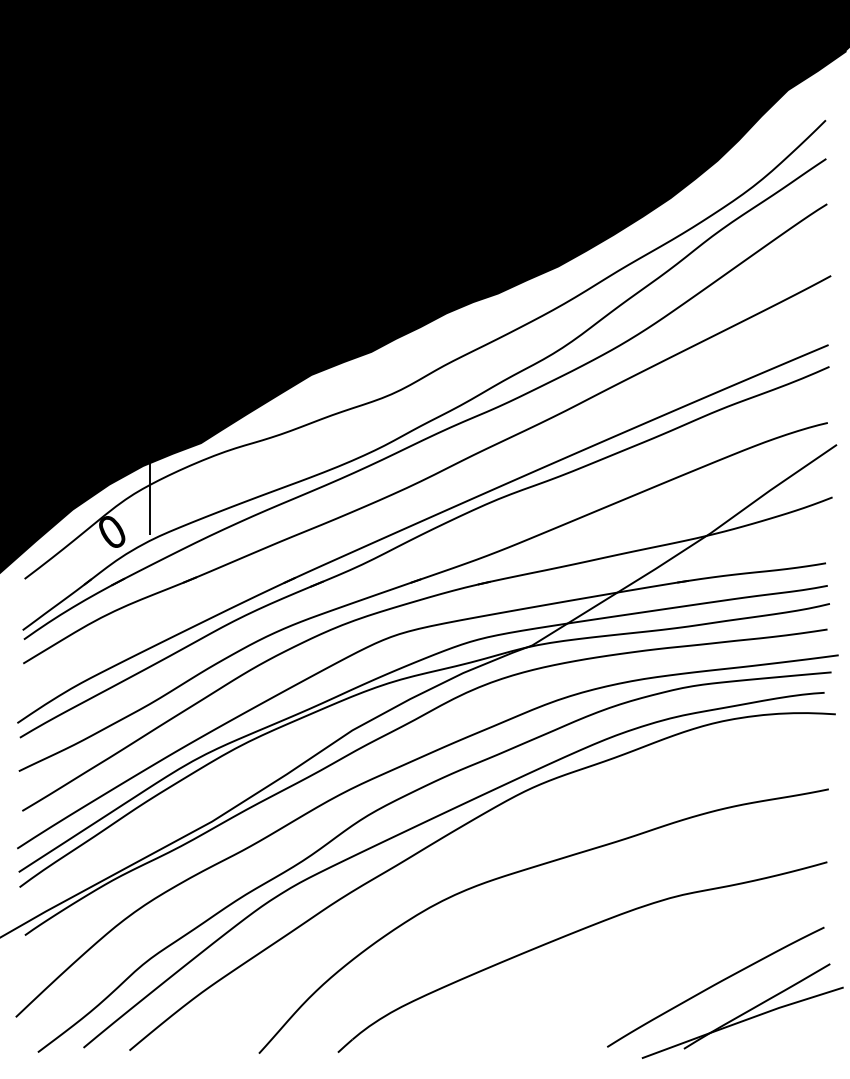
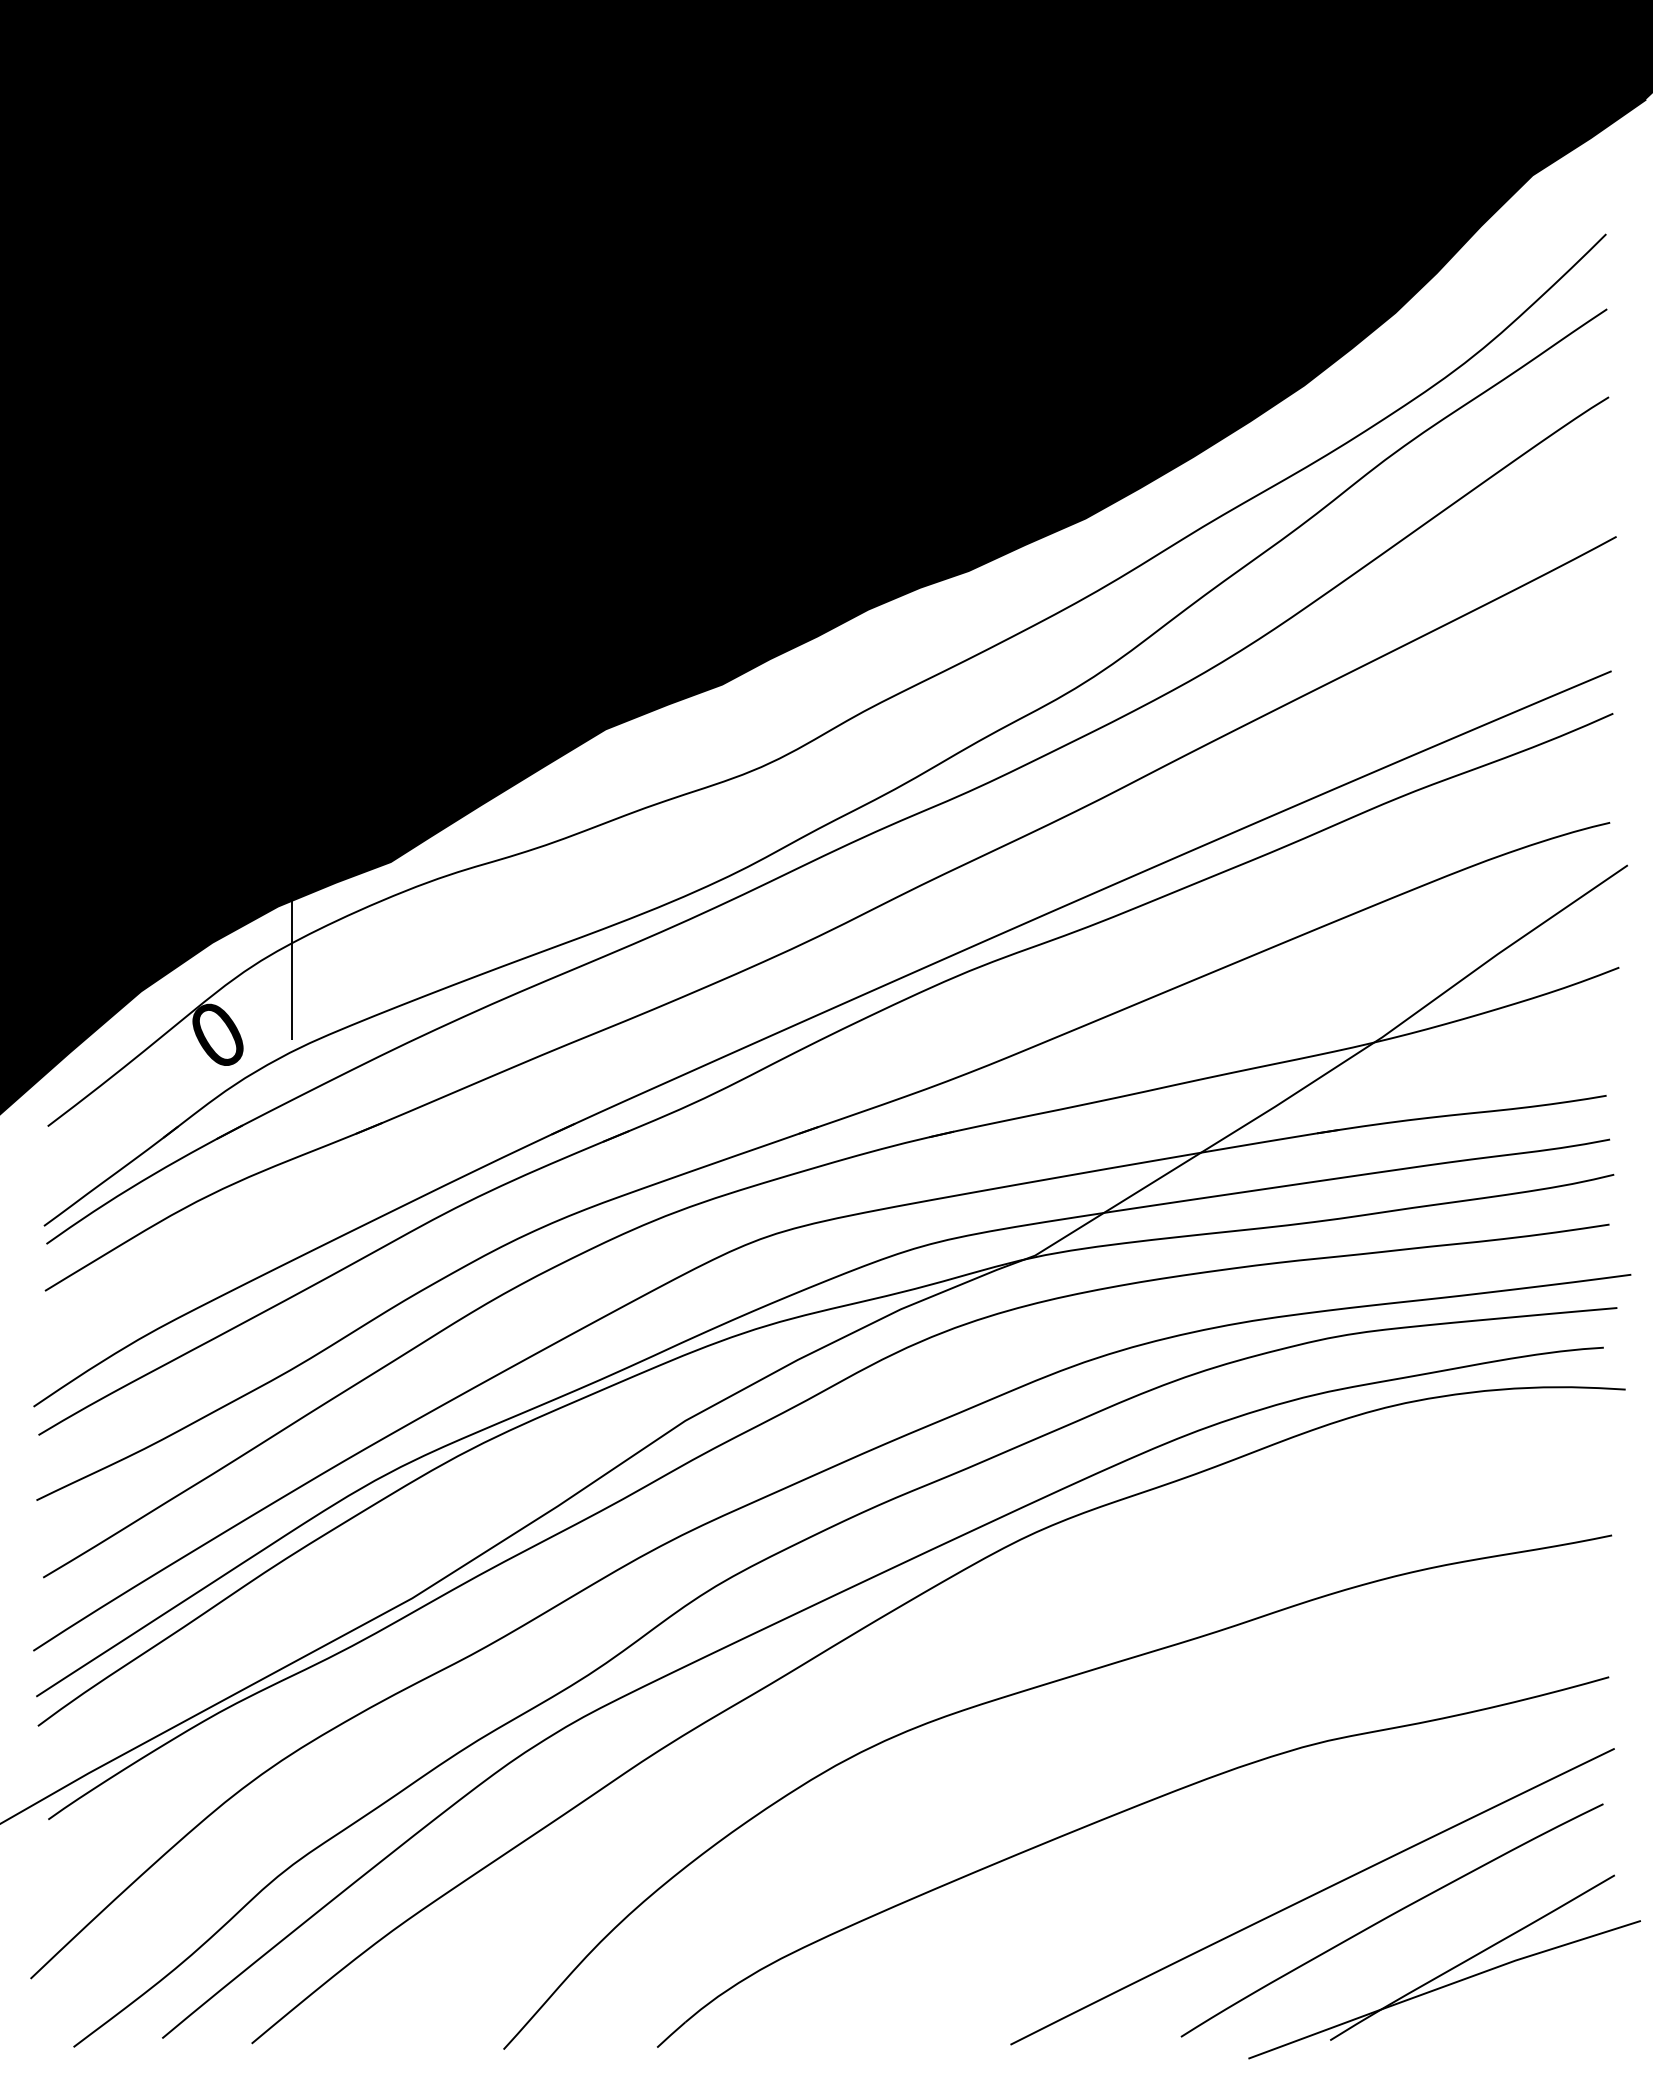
line: (674, 974) -> (1311, 1895), added

